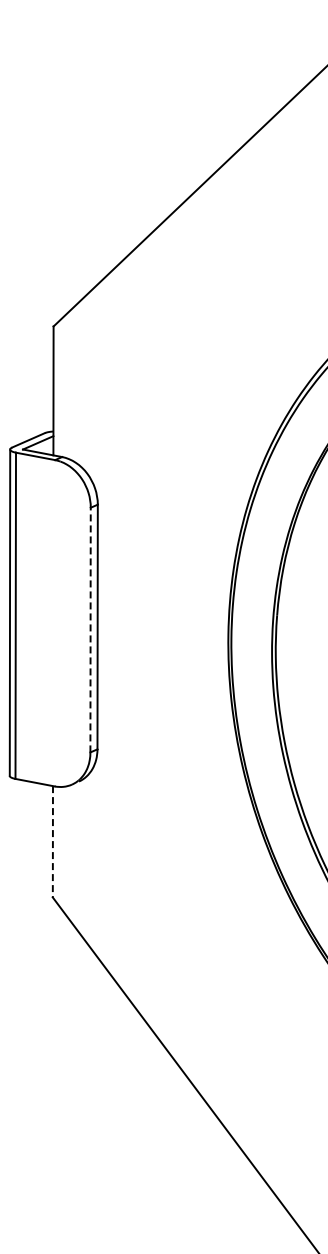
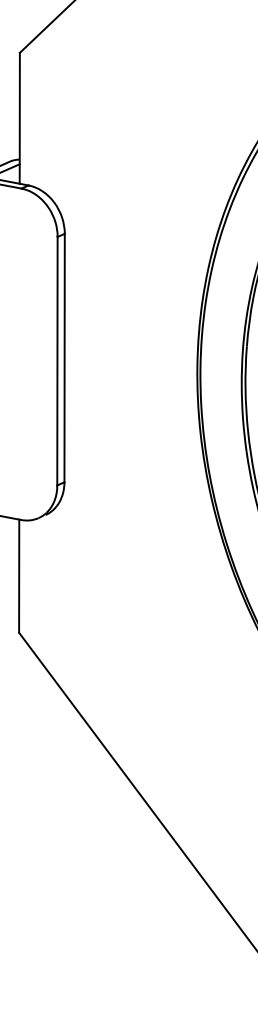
line: (90, 629) -> (57, 360), dashed -> solid
line: (52, 841) -> (18, 575), dashed -> solid

